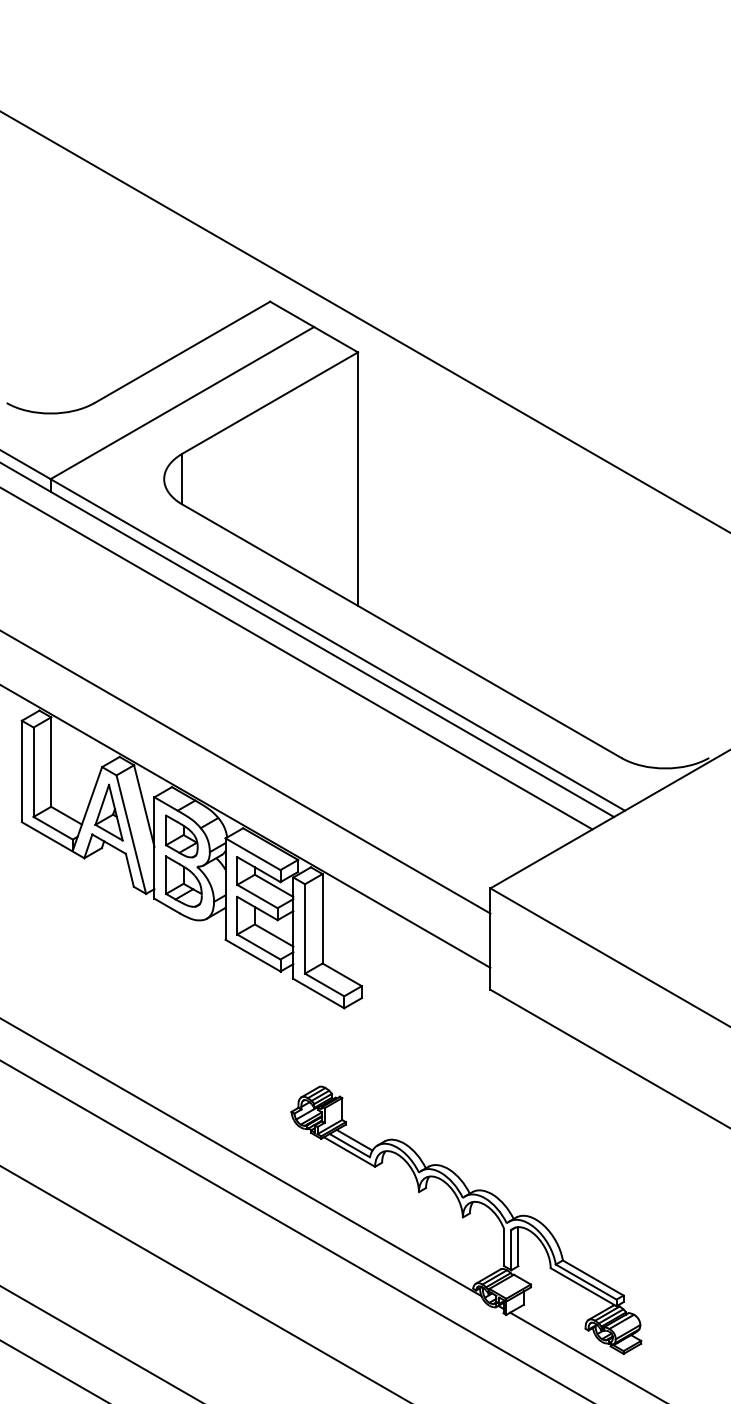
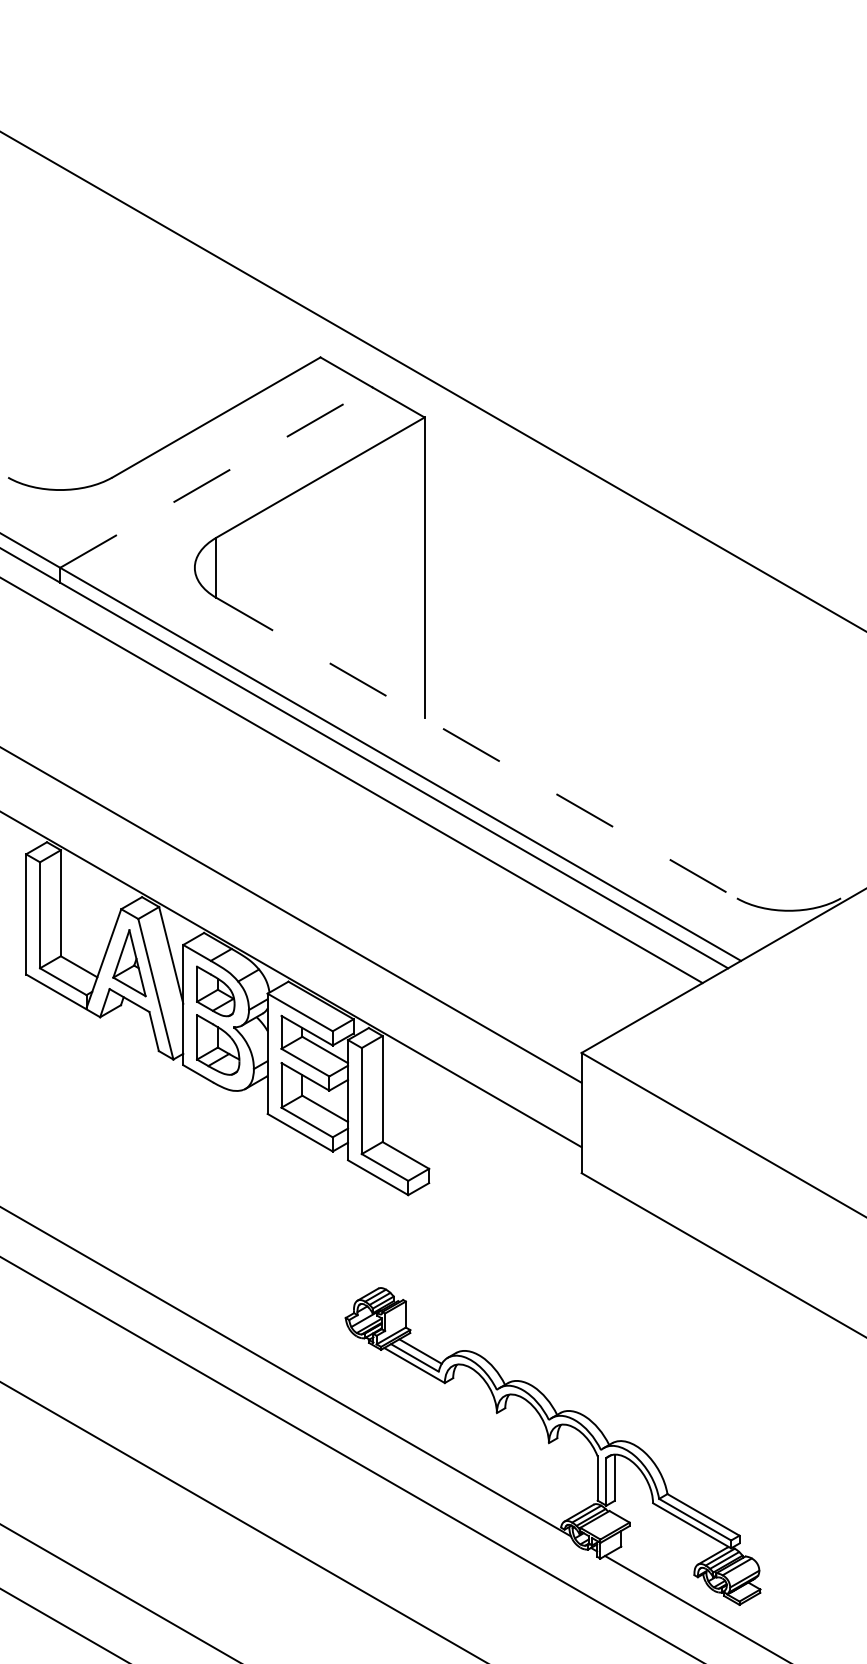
line: (182, 402) -> (216, 477), solid -> dashed
line: (401, 631) -> (476, 748), solid -> dashed

